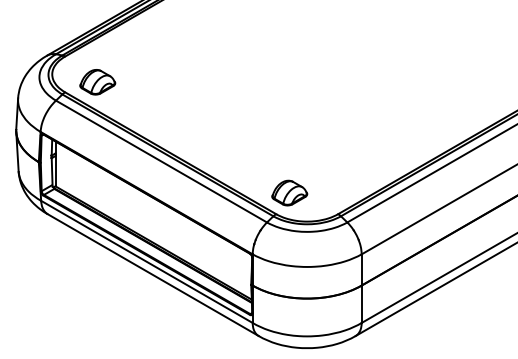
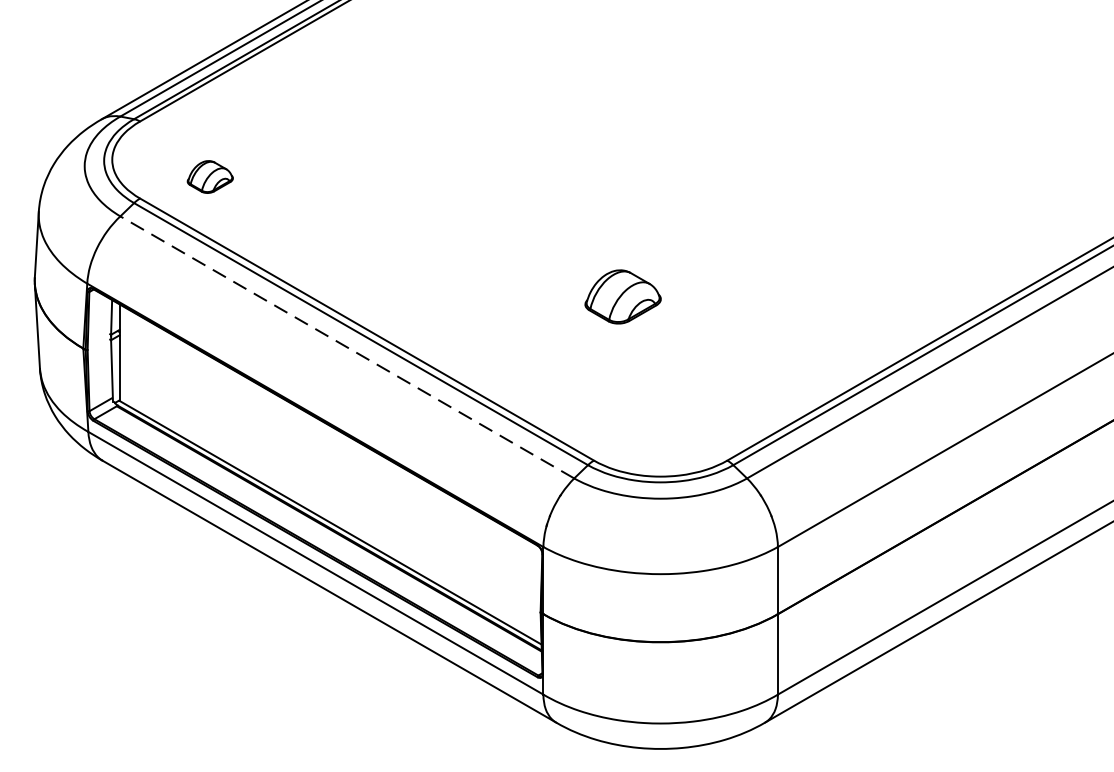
part: (97, 82) -> (209, 177), size x0.6
line: (161, 161) -> (347, 347), solid -> dashed
part: (289, 192) -> (622, 295), moved

